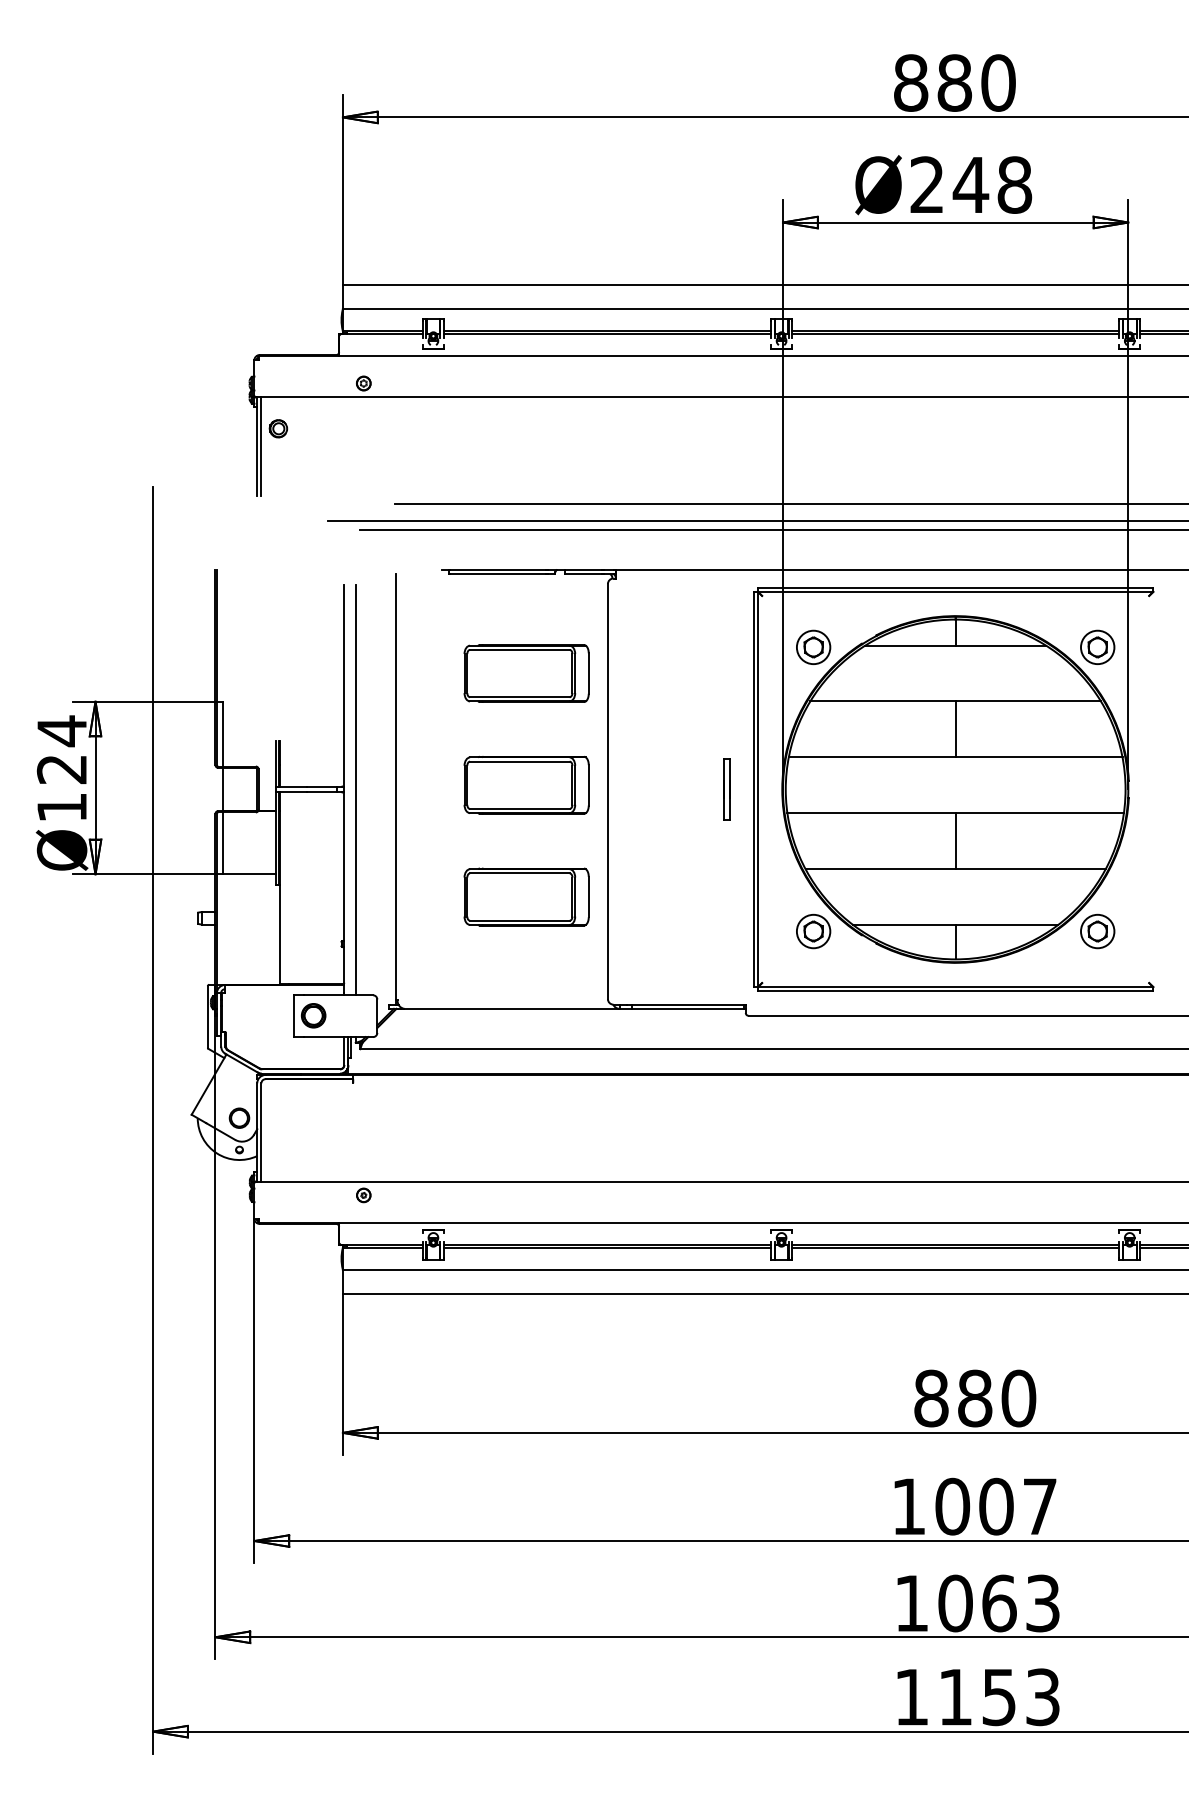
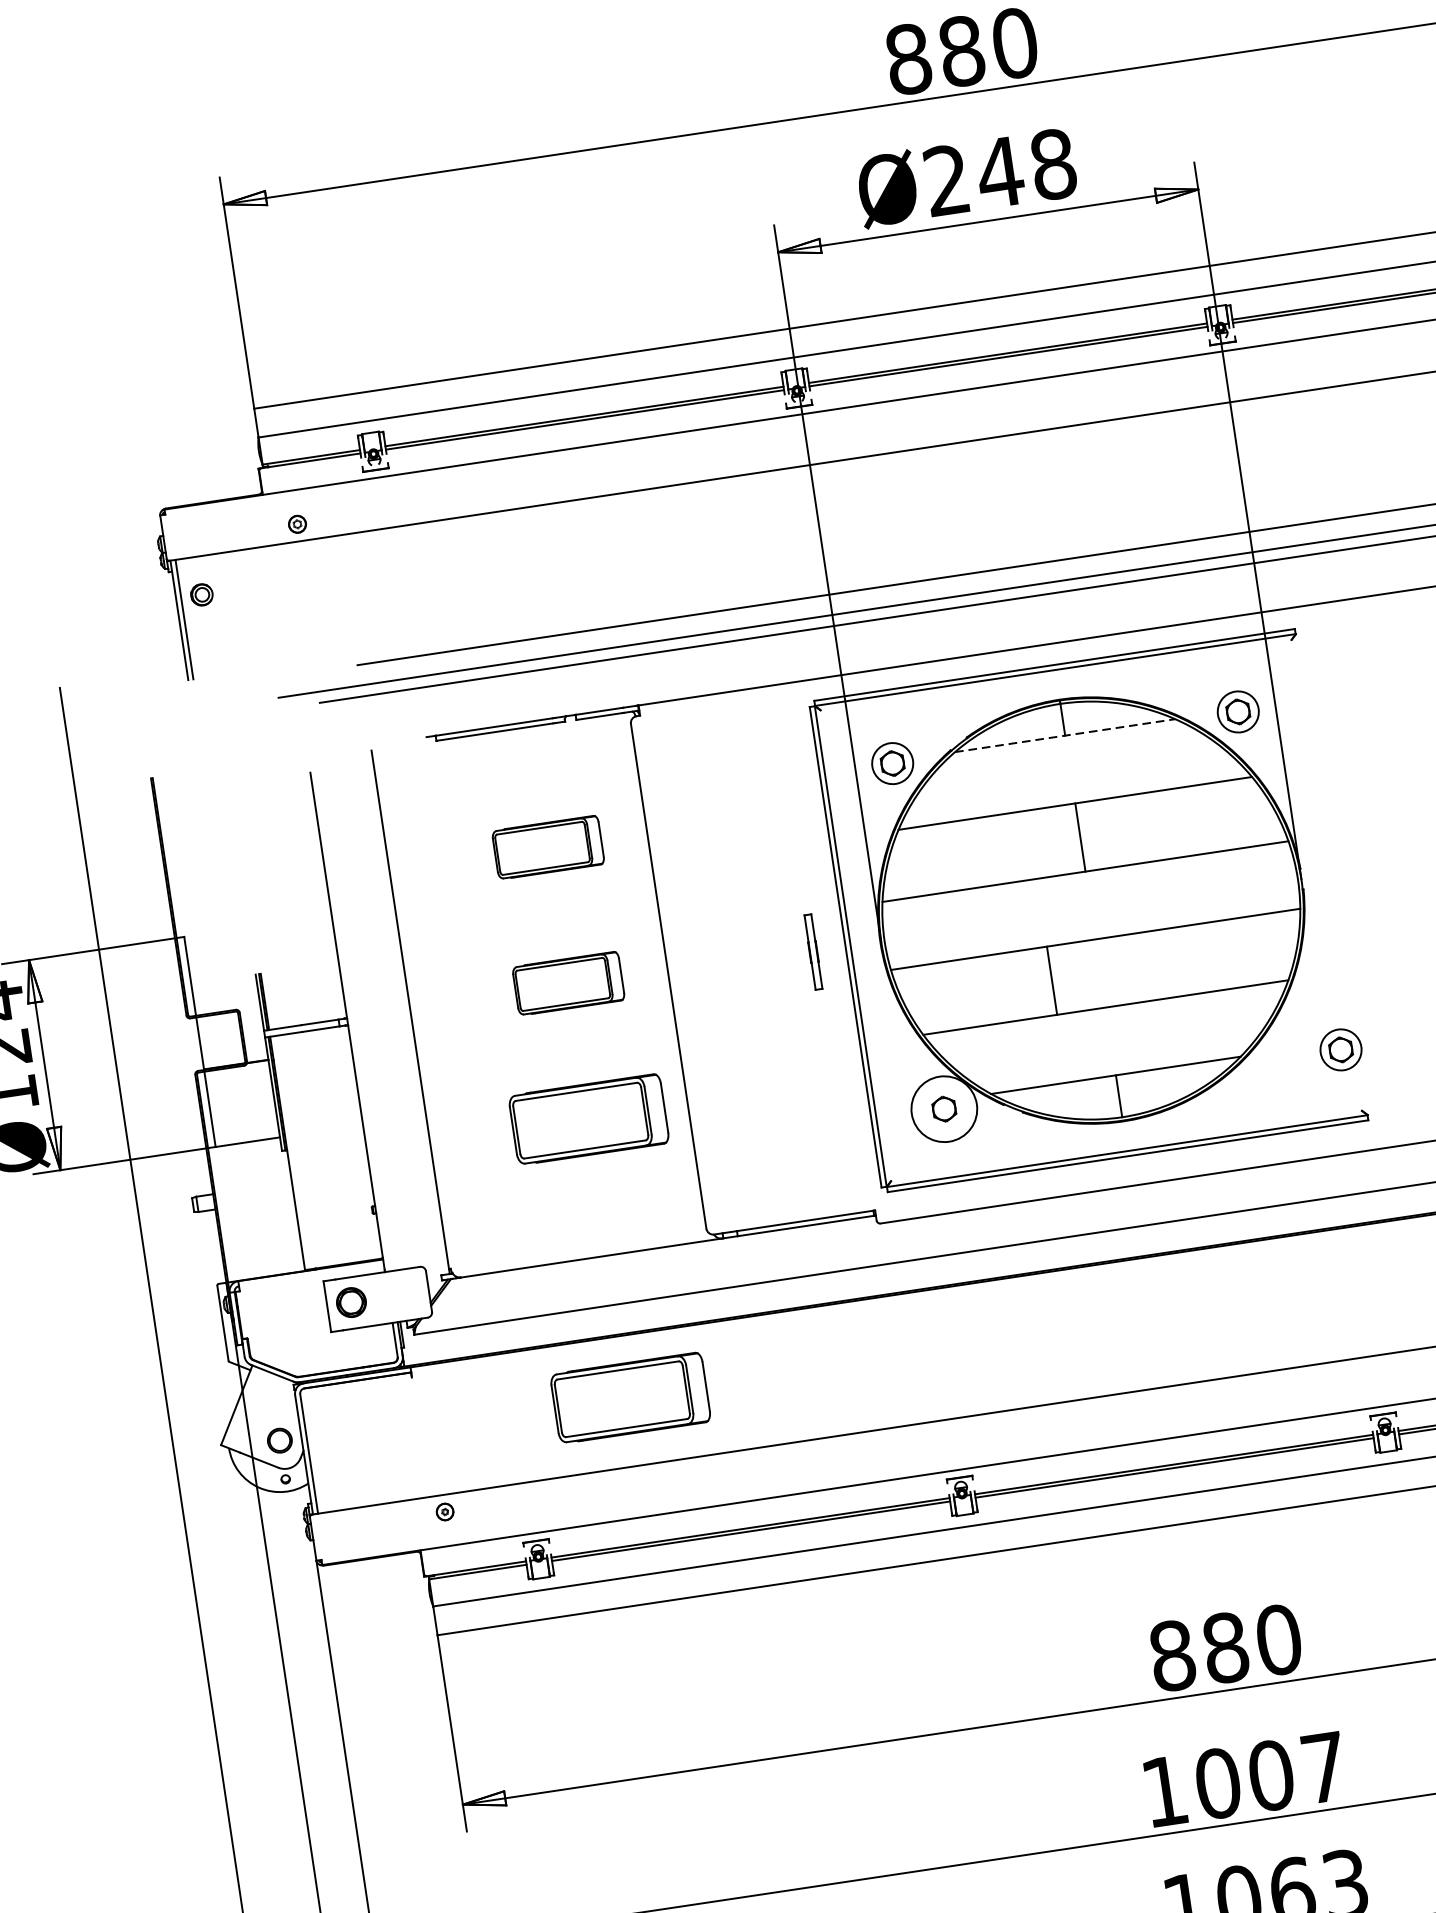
line: (956, 645) -> (1066, 735), solid -> dashed
part: (526, 673) -> (548, 847), size x0.7
part: (526, 785) -> (568, 983), size x0.7
line: (355, 789) -> (361, 1019), removed
line: (955, 841) -> (1051, 981), moved
circle: (813, 931) -> (944, 1109), size x1.6
part: (1097, 931) -> (1340, 1049), moved
part: (526, 1125) -> (630, 1397), added

